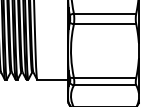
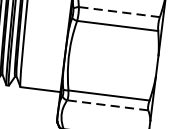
line: (104, 13) -> (118, 11), solid -> dashed
line: (104, 85) -> (106, 105), solid -> dashed

